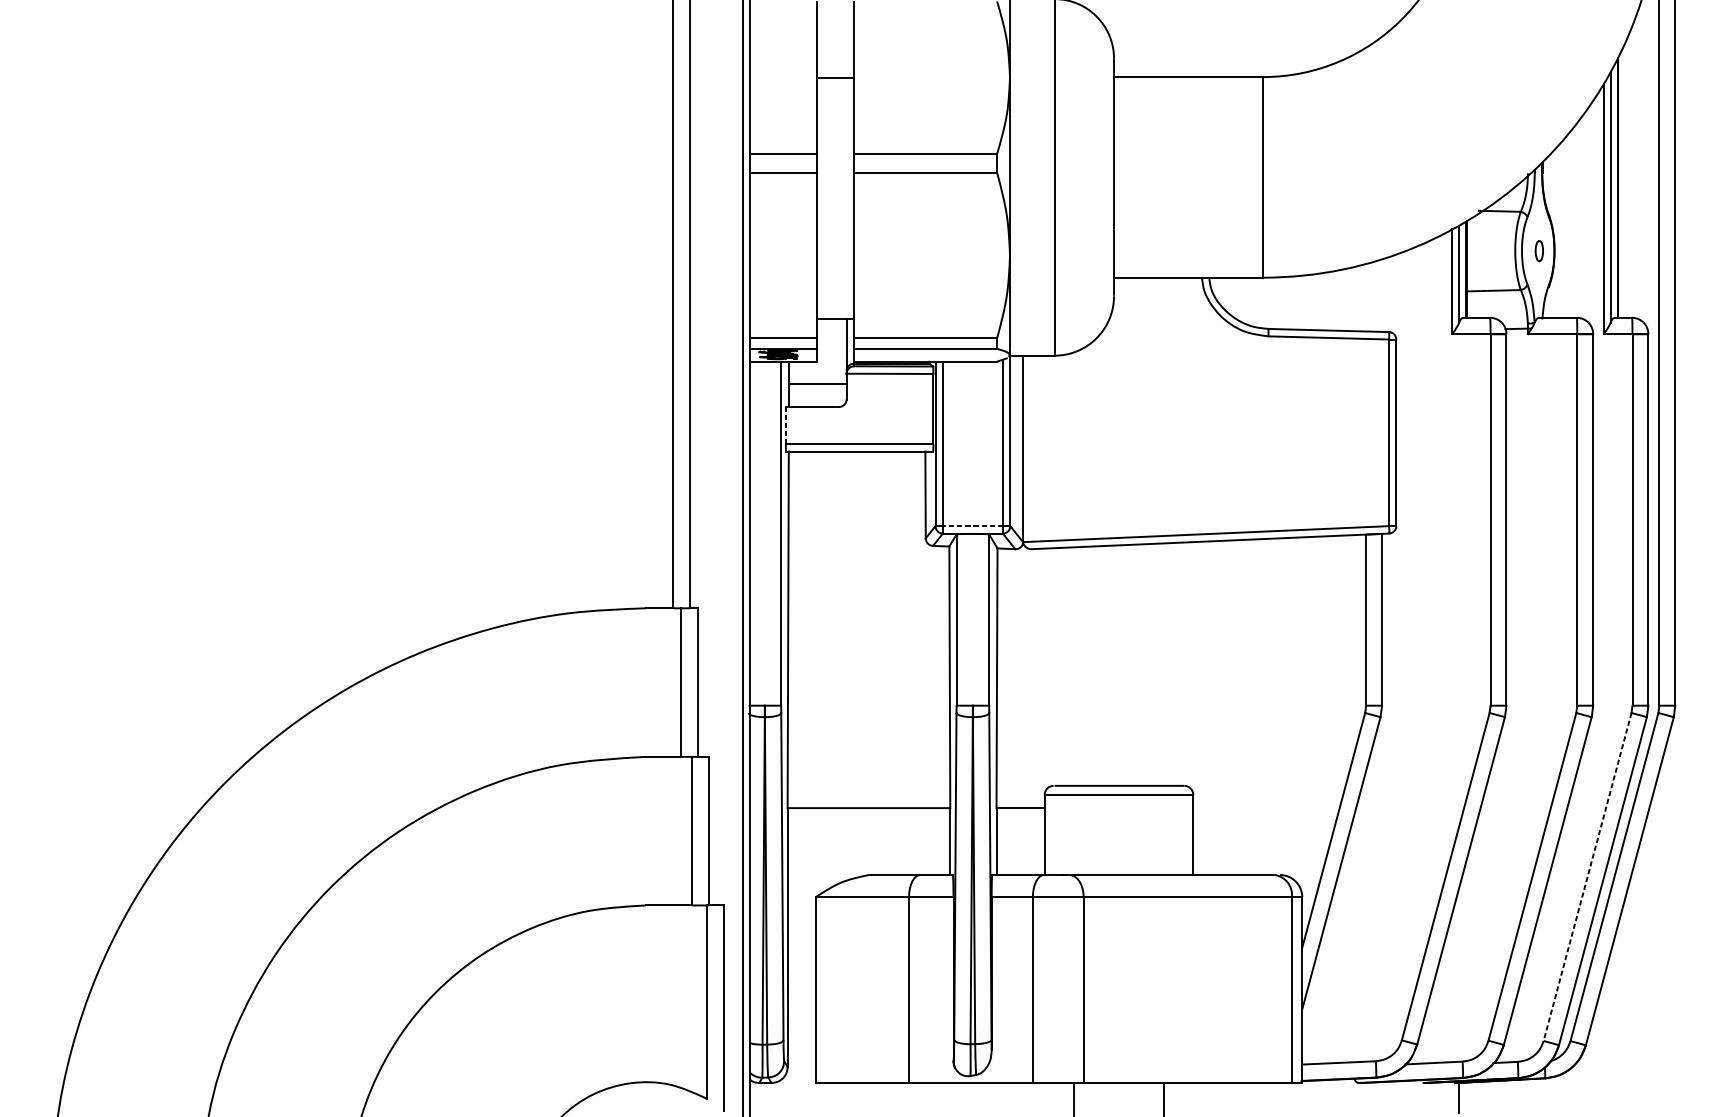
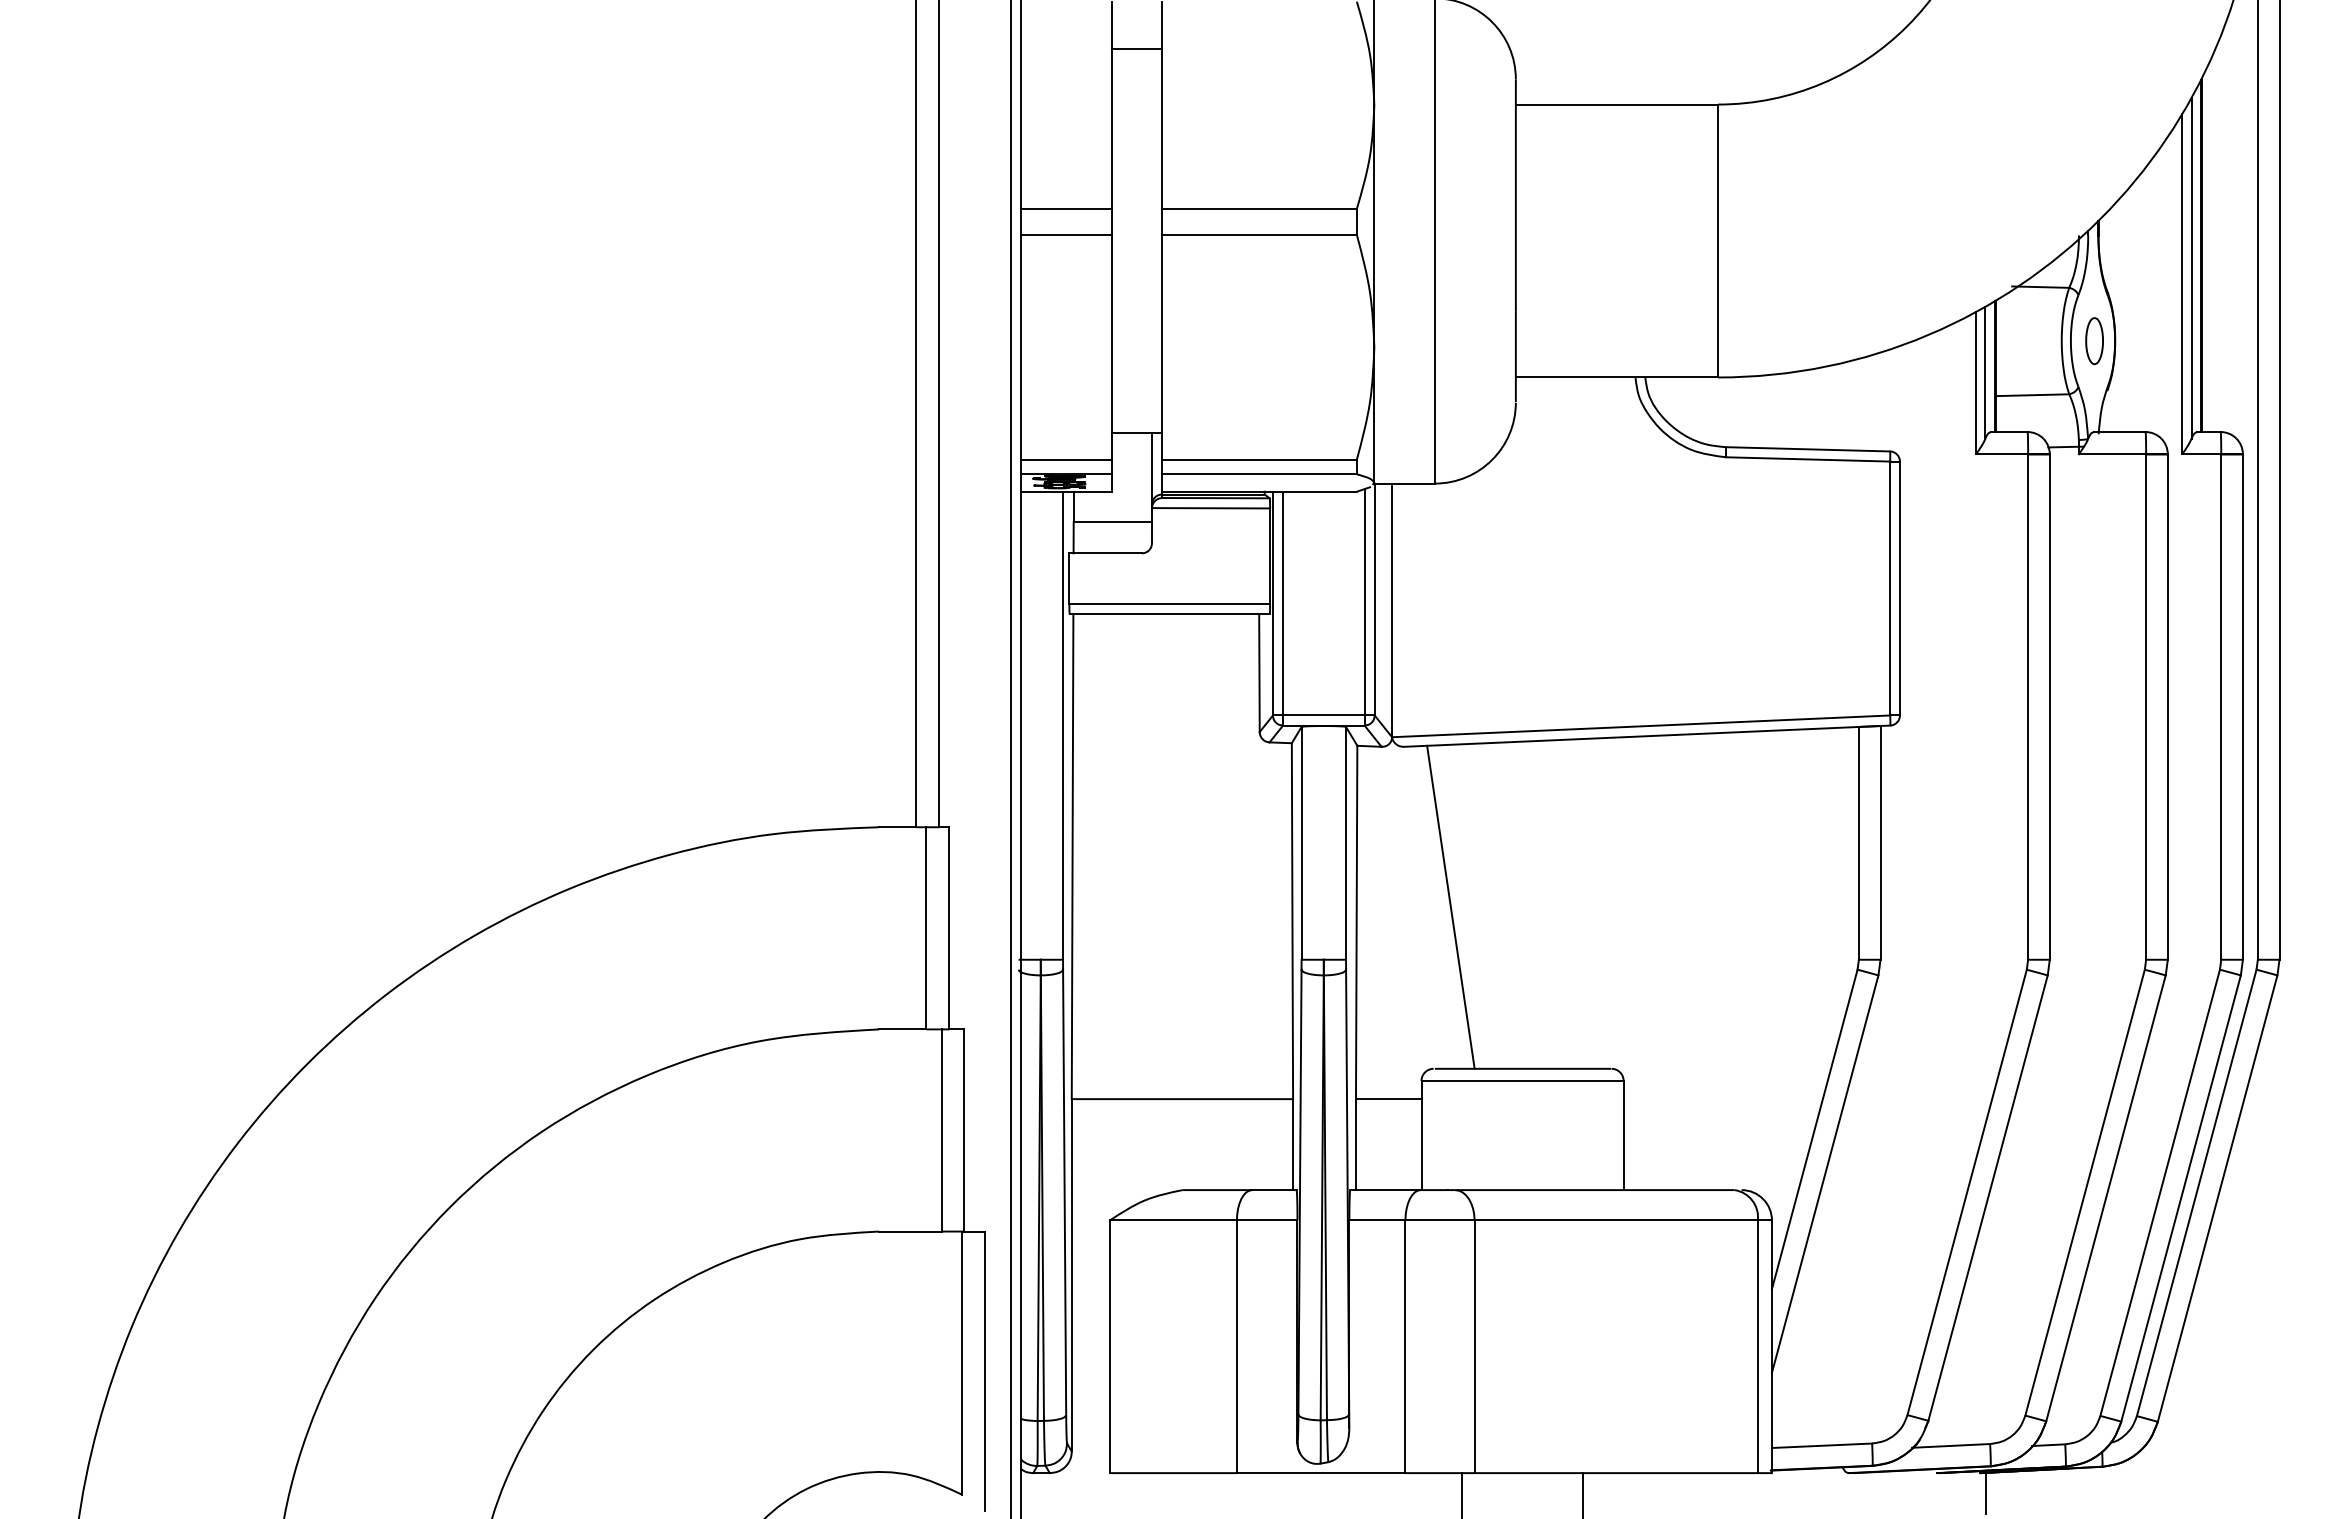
line: (835, 77) -> (1136, 48), moved
part: (1539, 251) -> (2094, 341), size x1.67
line: (785, 425) -> (1069, 578), dashed -> solid
line: (972, 526) -> (1323, 715), dashed -> solid
line: (1065, 666) -> (1450, 906), added
line: (1587, 876) -> (2160, 1192), dashed -> solid

